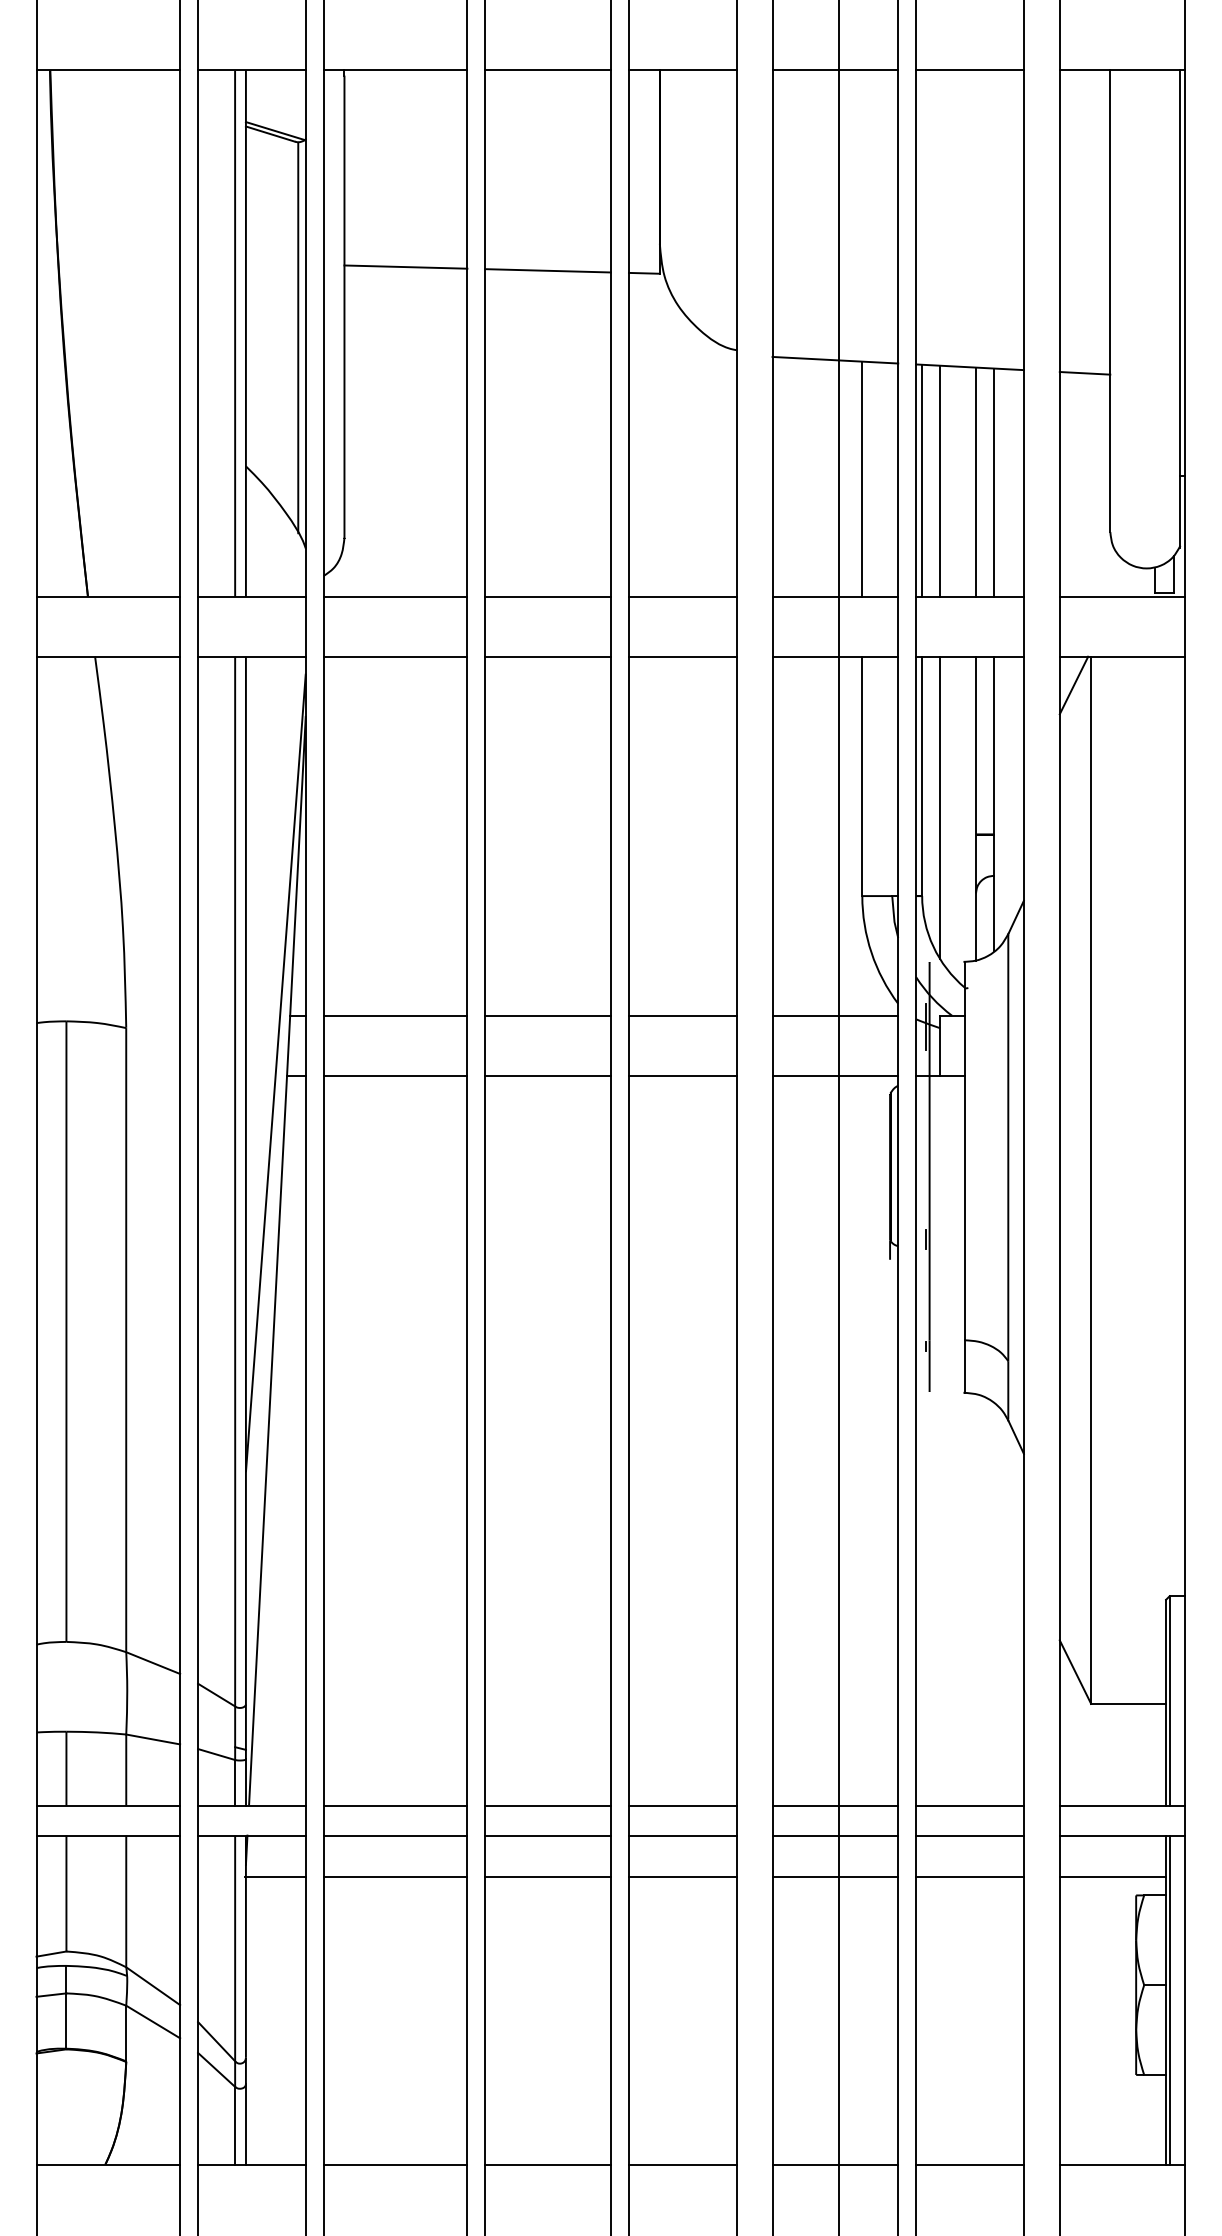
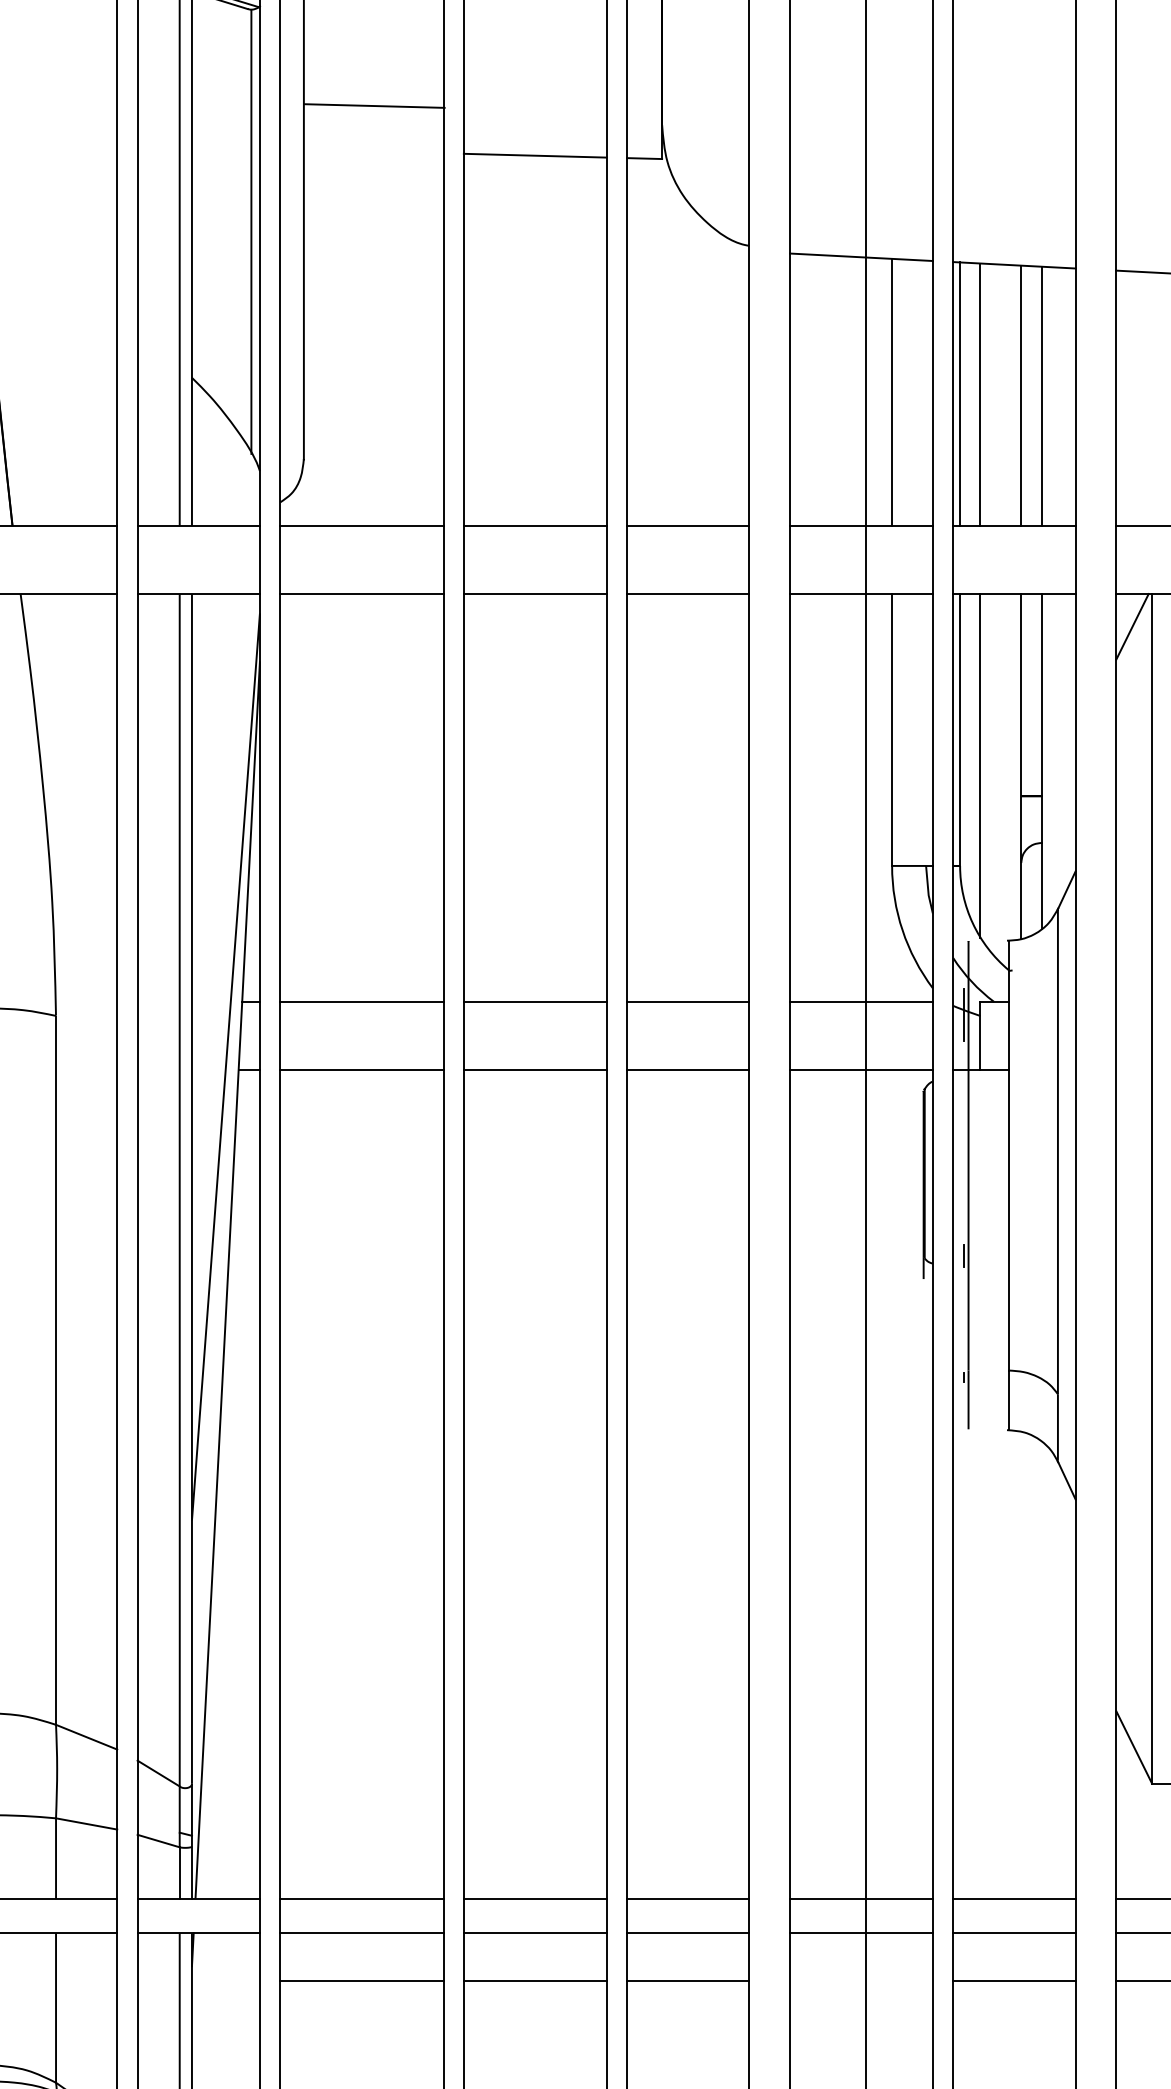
line: (405, 266) -> (374, 105), moved
line: (275, 1877) -> (225, 1980), removed
line: (835, 1877) -> (861, 1980), removed

